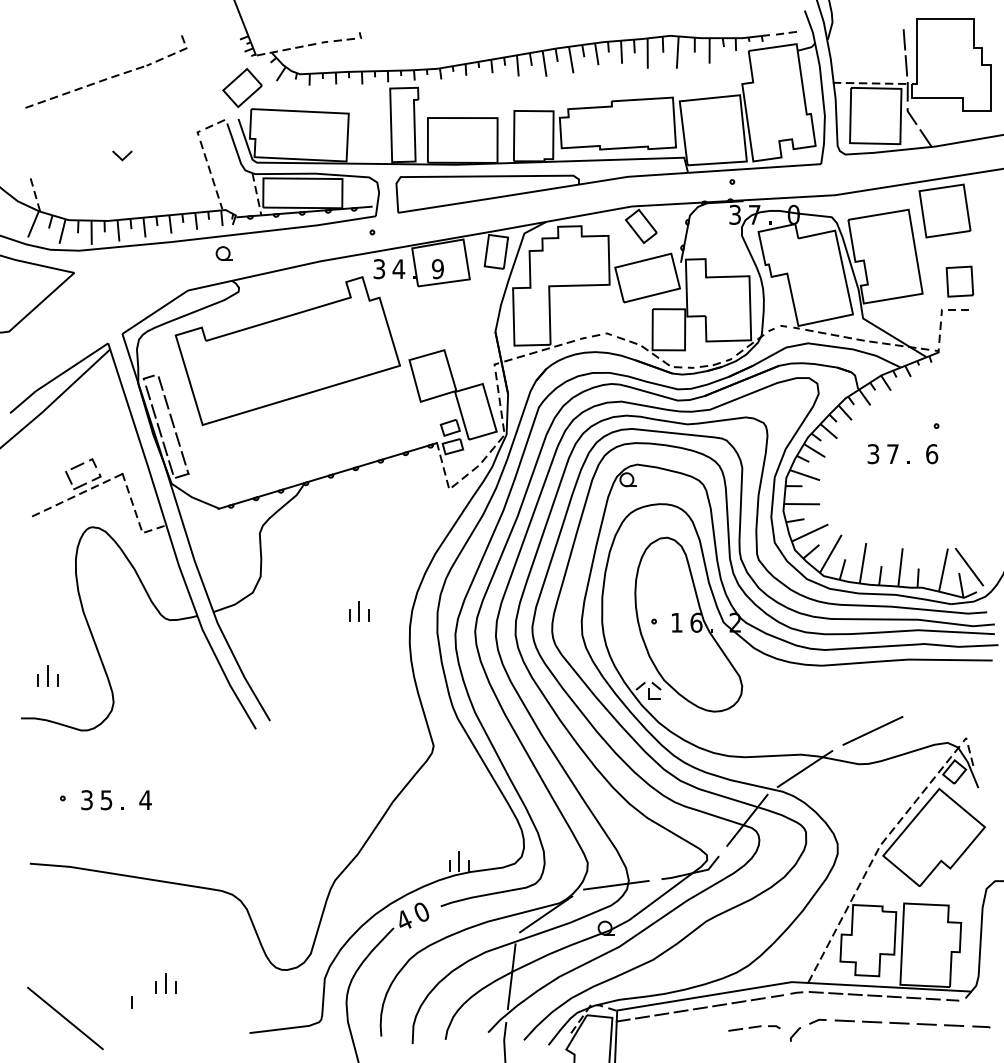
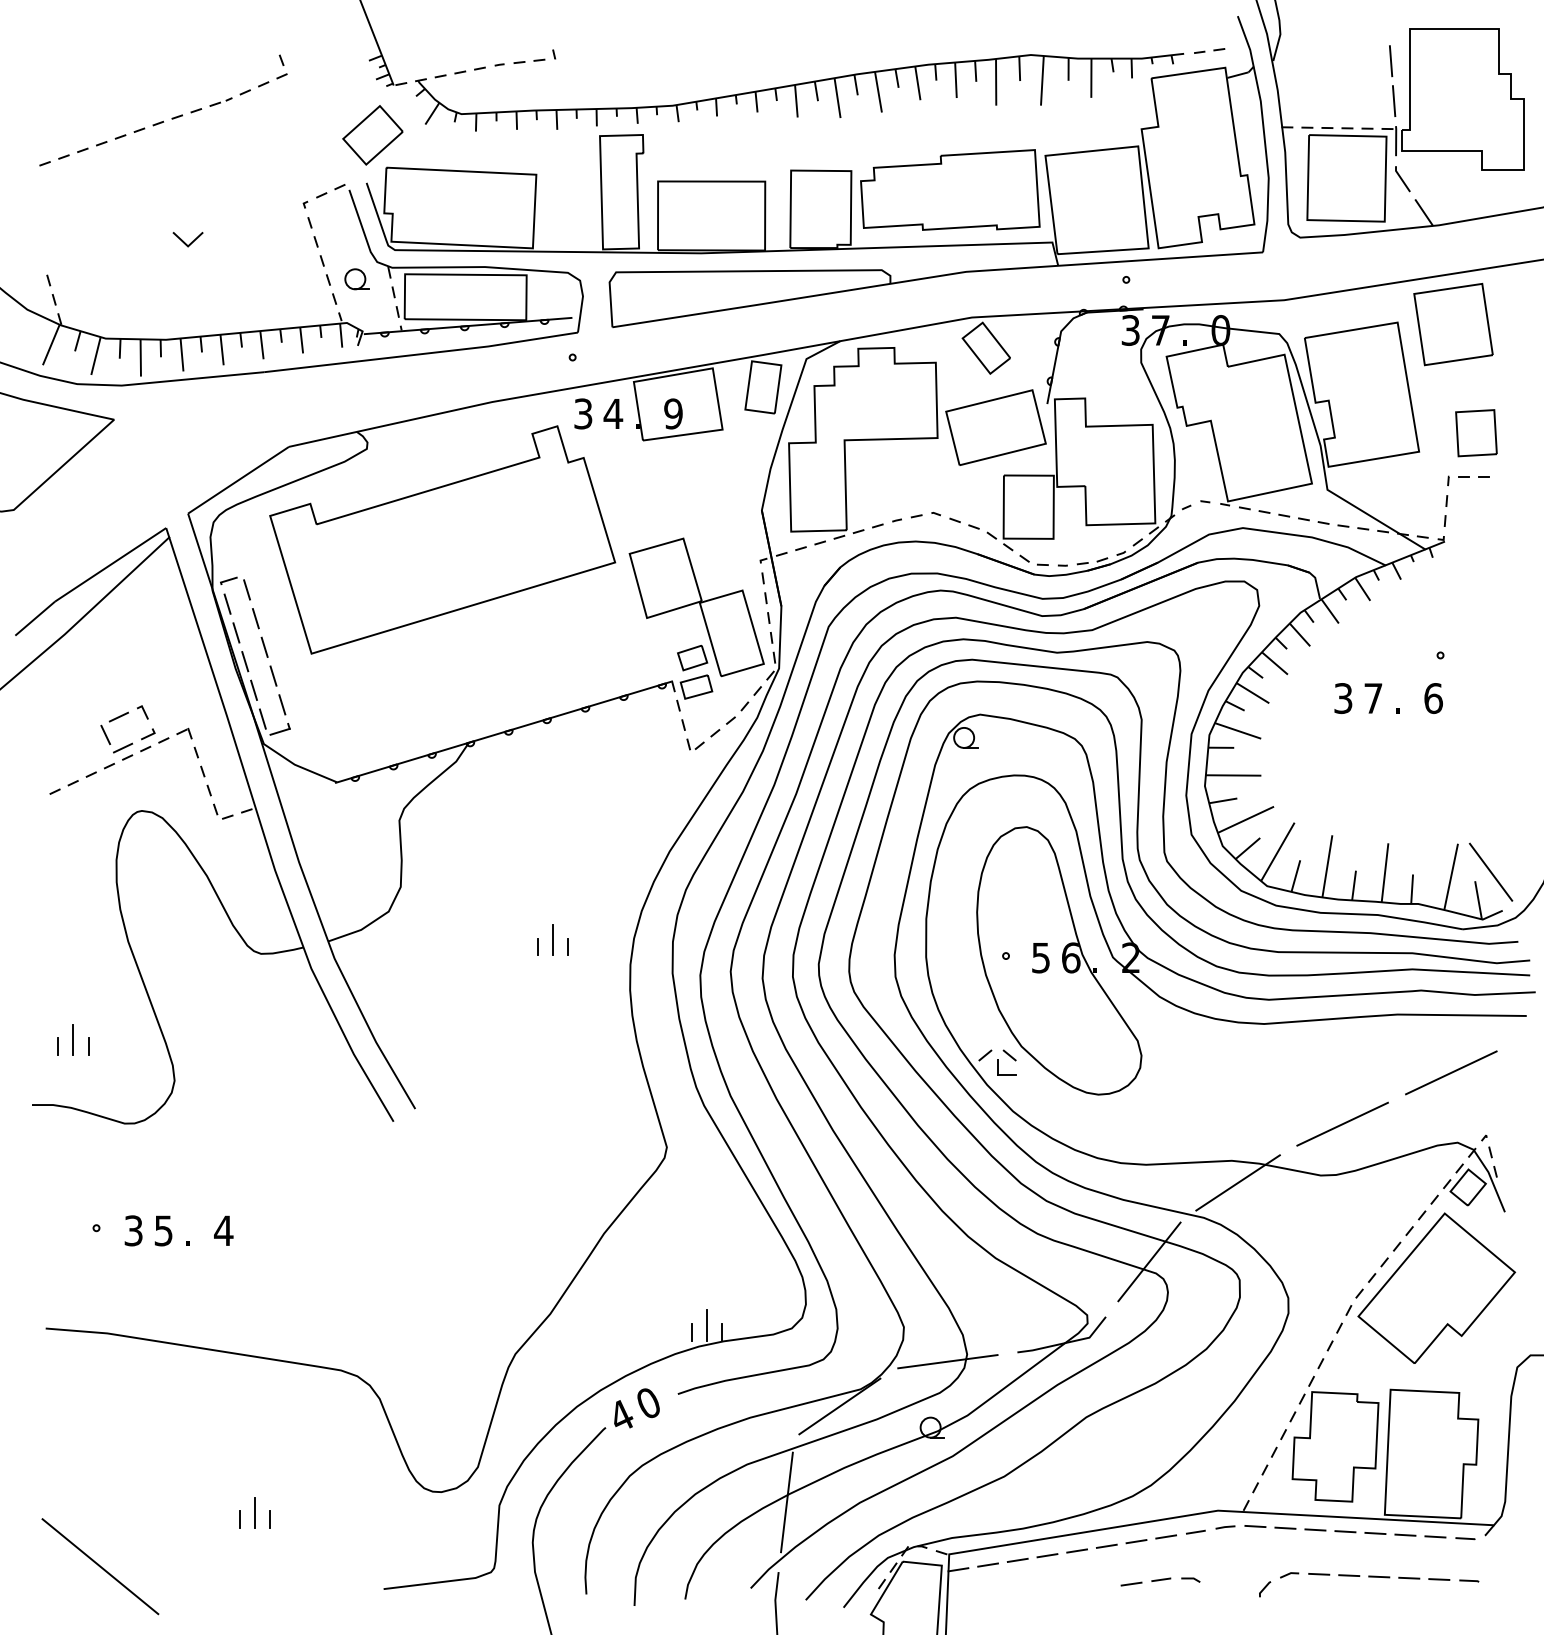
part: (223, 253) -> (355, 279), moved
text: (676, 622) -> (1040, 957), 1 -> 5
line: (943, 697) -> (1451, 1072), added
line: (131, 1002) -> (202, 1542), removed
part: (889, 1029) -> (1368, 1583), size x0.71

